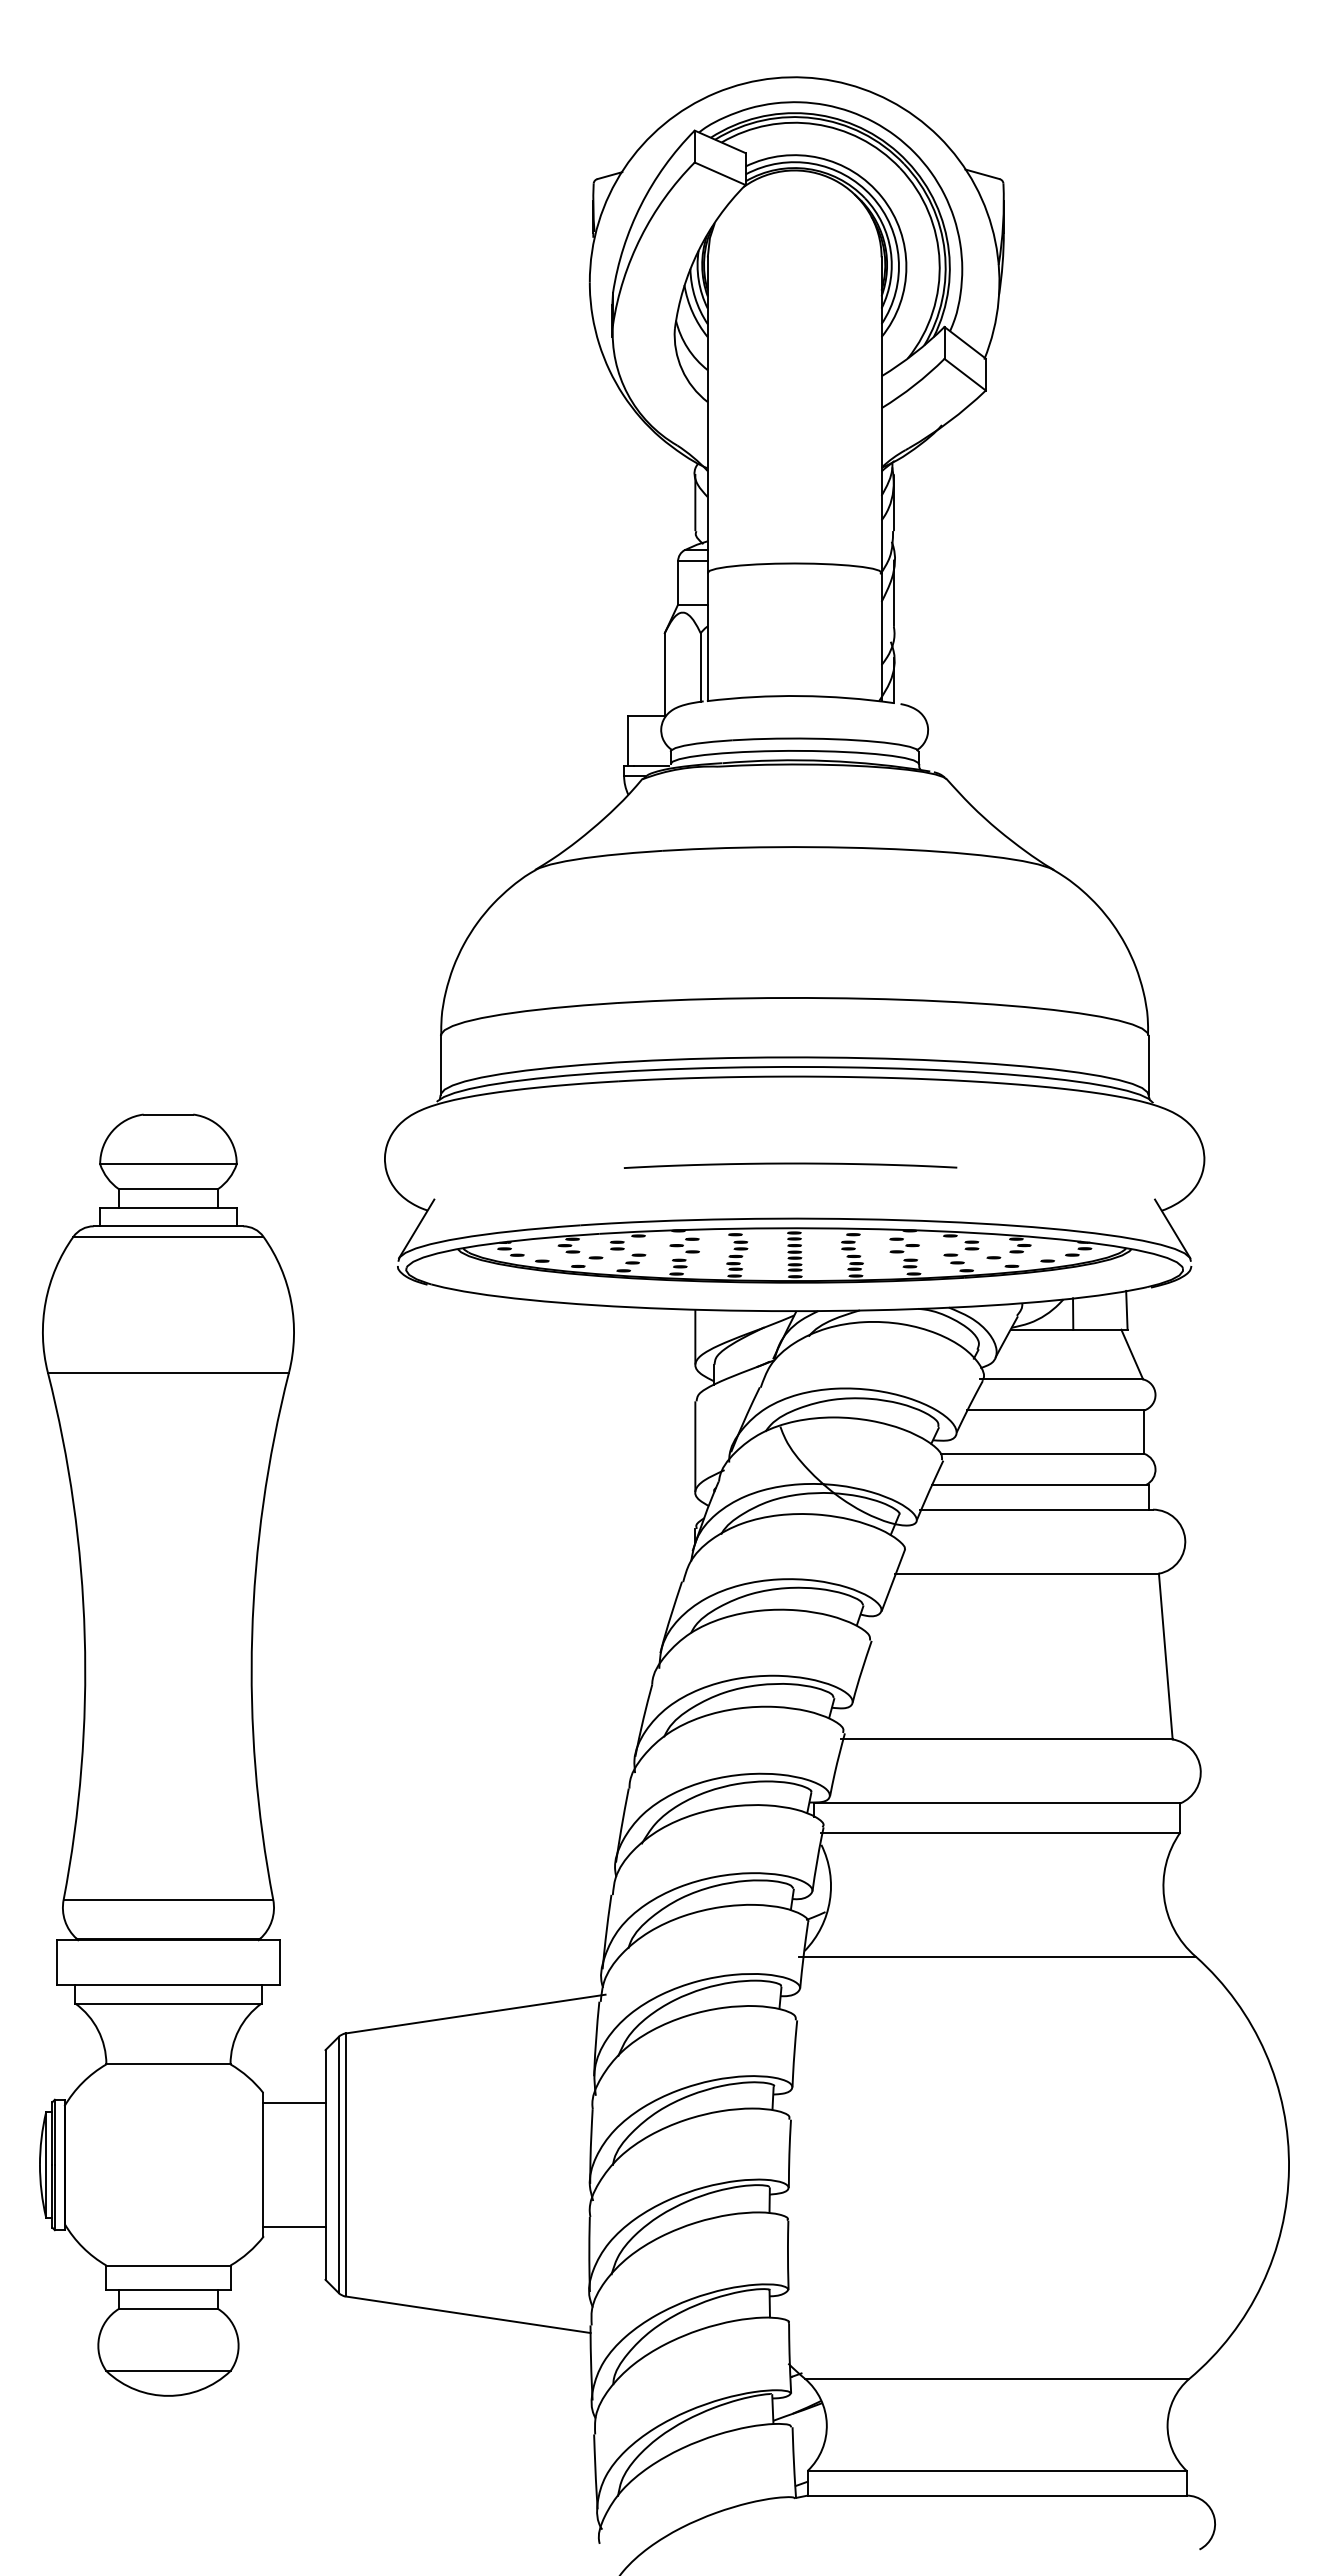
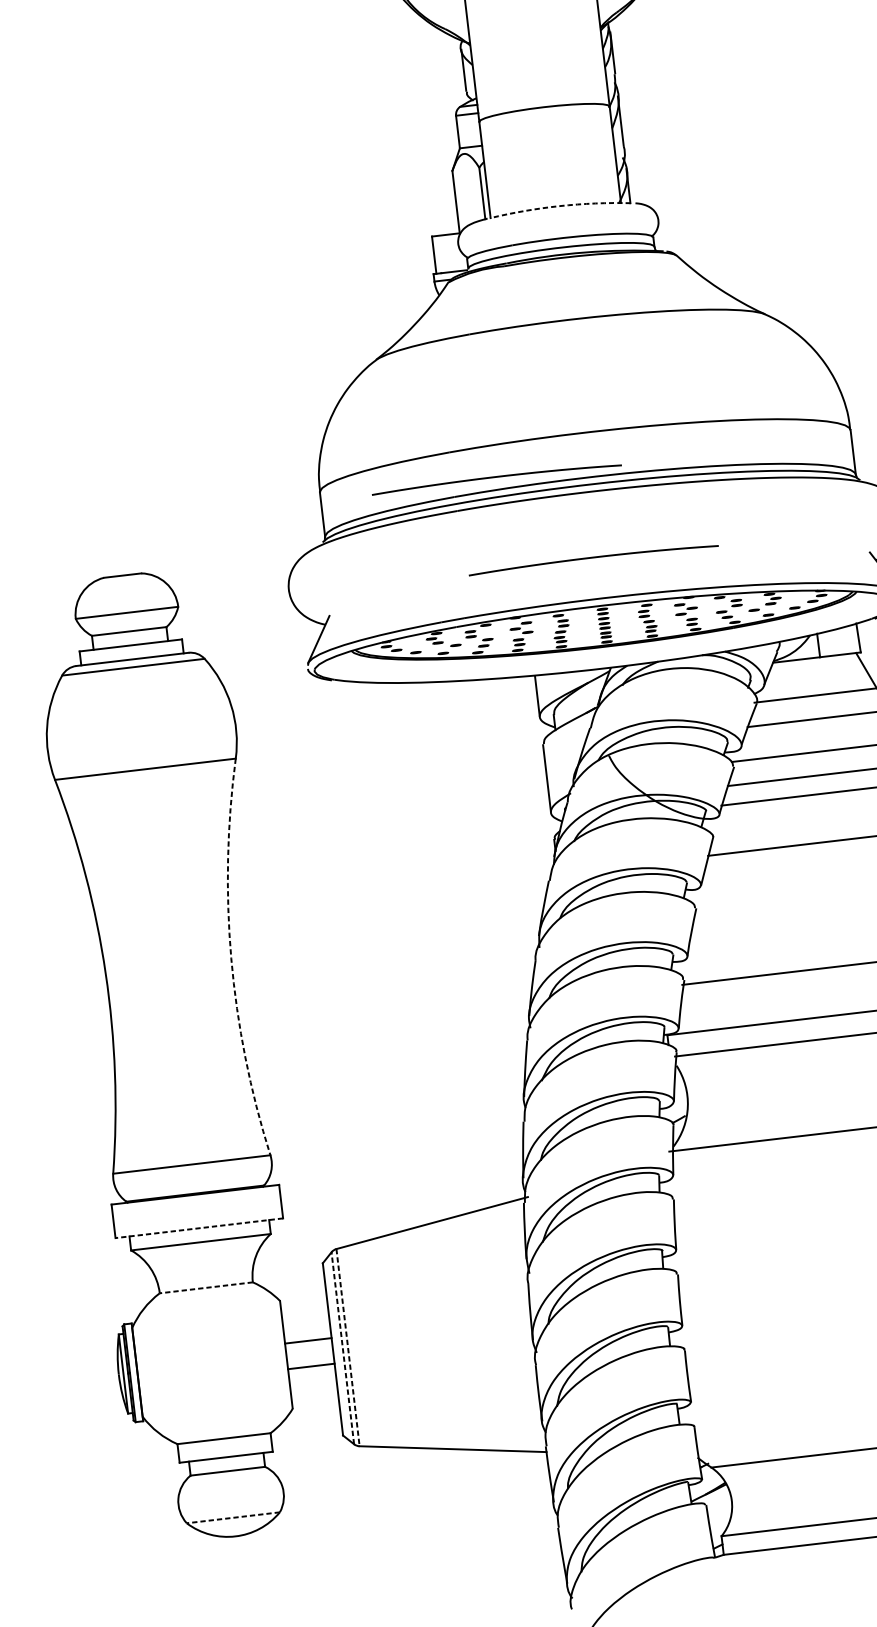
arc: (800, 696) -> (559, 206), solid -> dashed
curve: (675, 1043) -> (496, 477), added
arc: (252, 1635) -> (231, 958), solid -> dashed
line: (168, 1984) -> (199, 1227), solid -> dashed
line: (167, 2064) -> (205, 1288), solid -> dashed
line: (294, 2102) -> (308, 1340), moved
line: (338, 2164) -> (342, 1347), solid -> dashed
line: (345, 2165) -> (347, 1348), solid -> dashed
line: (294, 2227) -> (311, 1366), moved
line: (167, 2371) -> (232, 1518), solid -> dashed

